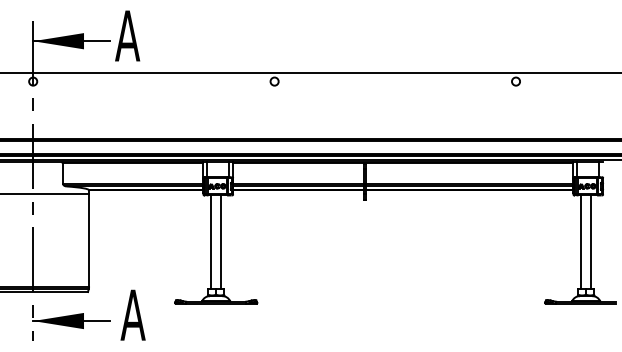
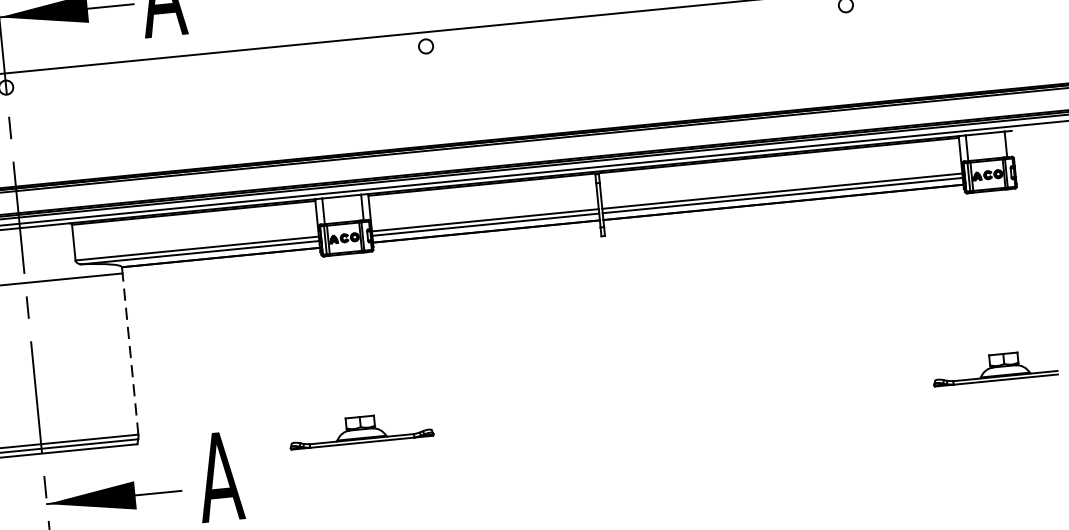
line: (89, 239) -> (131, 352), solid -> dashed
line: (211, 241) -> (343, 335), removed
line: (221, 241) -> (360, 333), removed
line: (581, 241) -> (987, 272), removed
line: (591, 241) -> (1004, 270), removed

